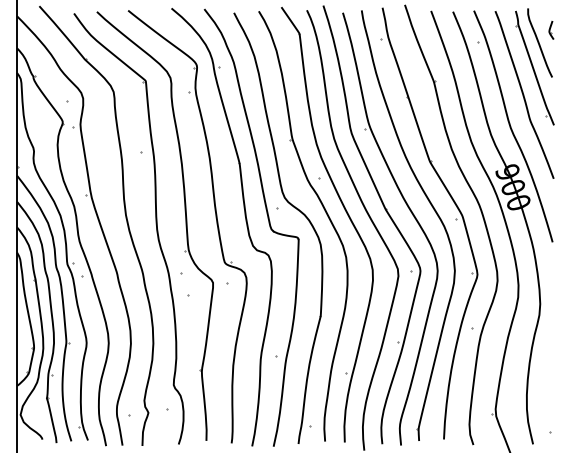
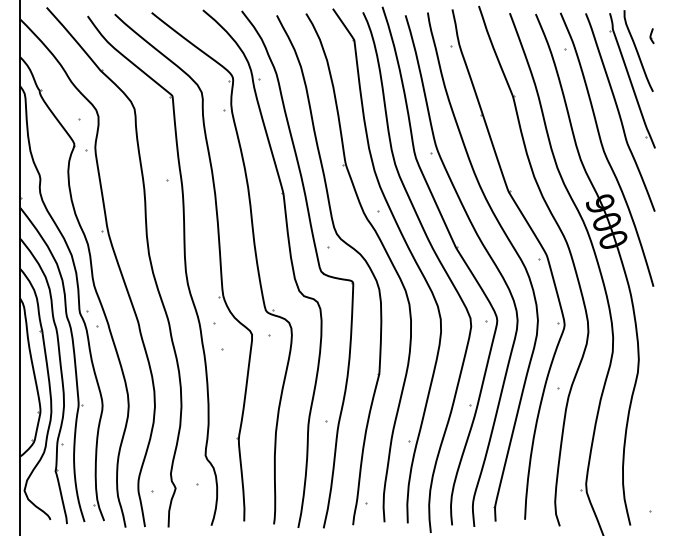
part: (551, 30) -> (652, 36), size x0.7

